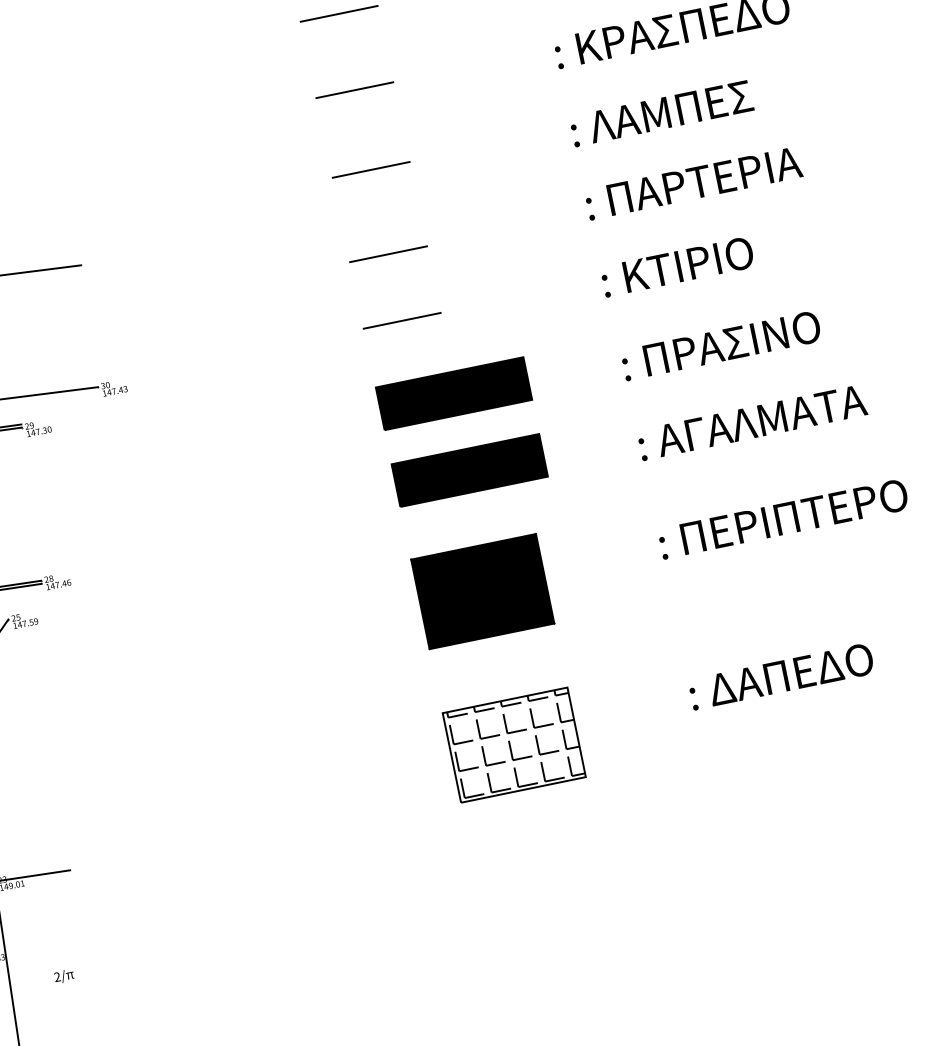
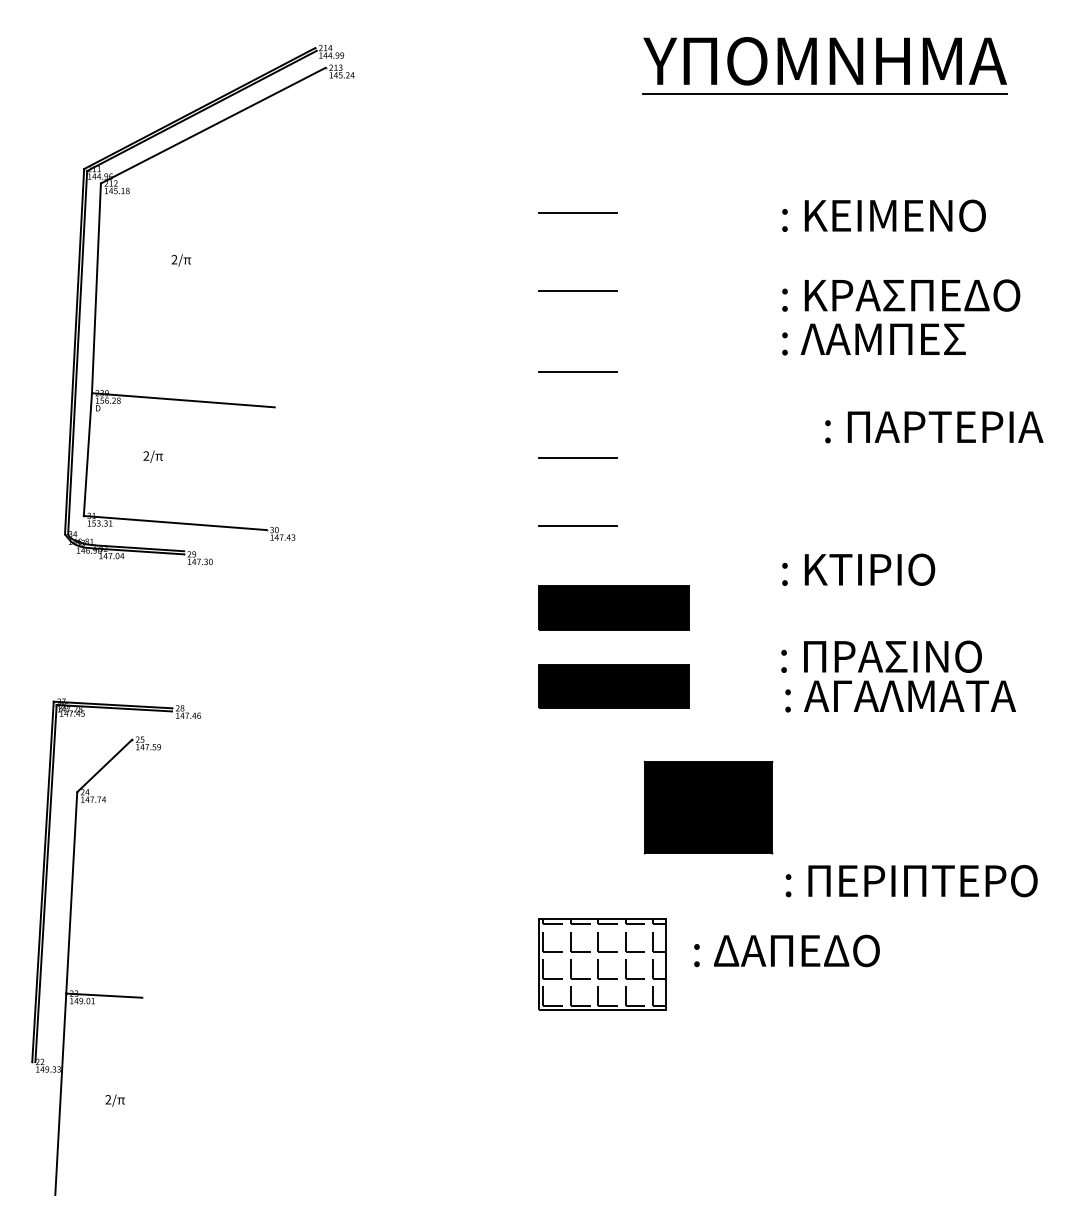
text: (661, 113) -> (873, 339), moved
text: (693, 183) -> (934, 427), moved
text: (677, 266) -> (858, 569), moved
text: (721, 345) -> (881, 656), moved
text: (783, 519) -> (911, 881), moved
part: (482, 591) -> (708, 807), moved
text: (780, 676) -> (786, 950), moved

